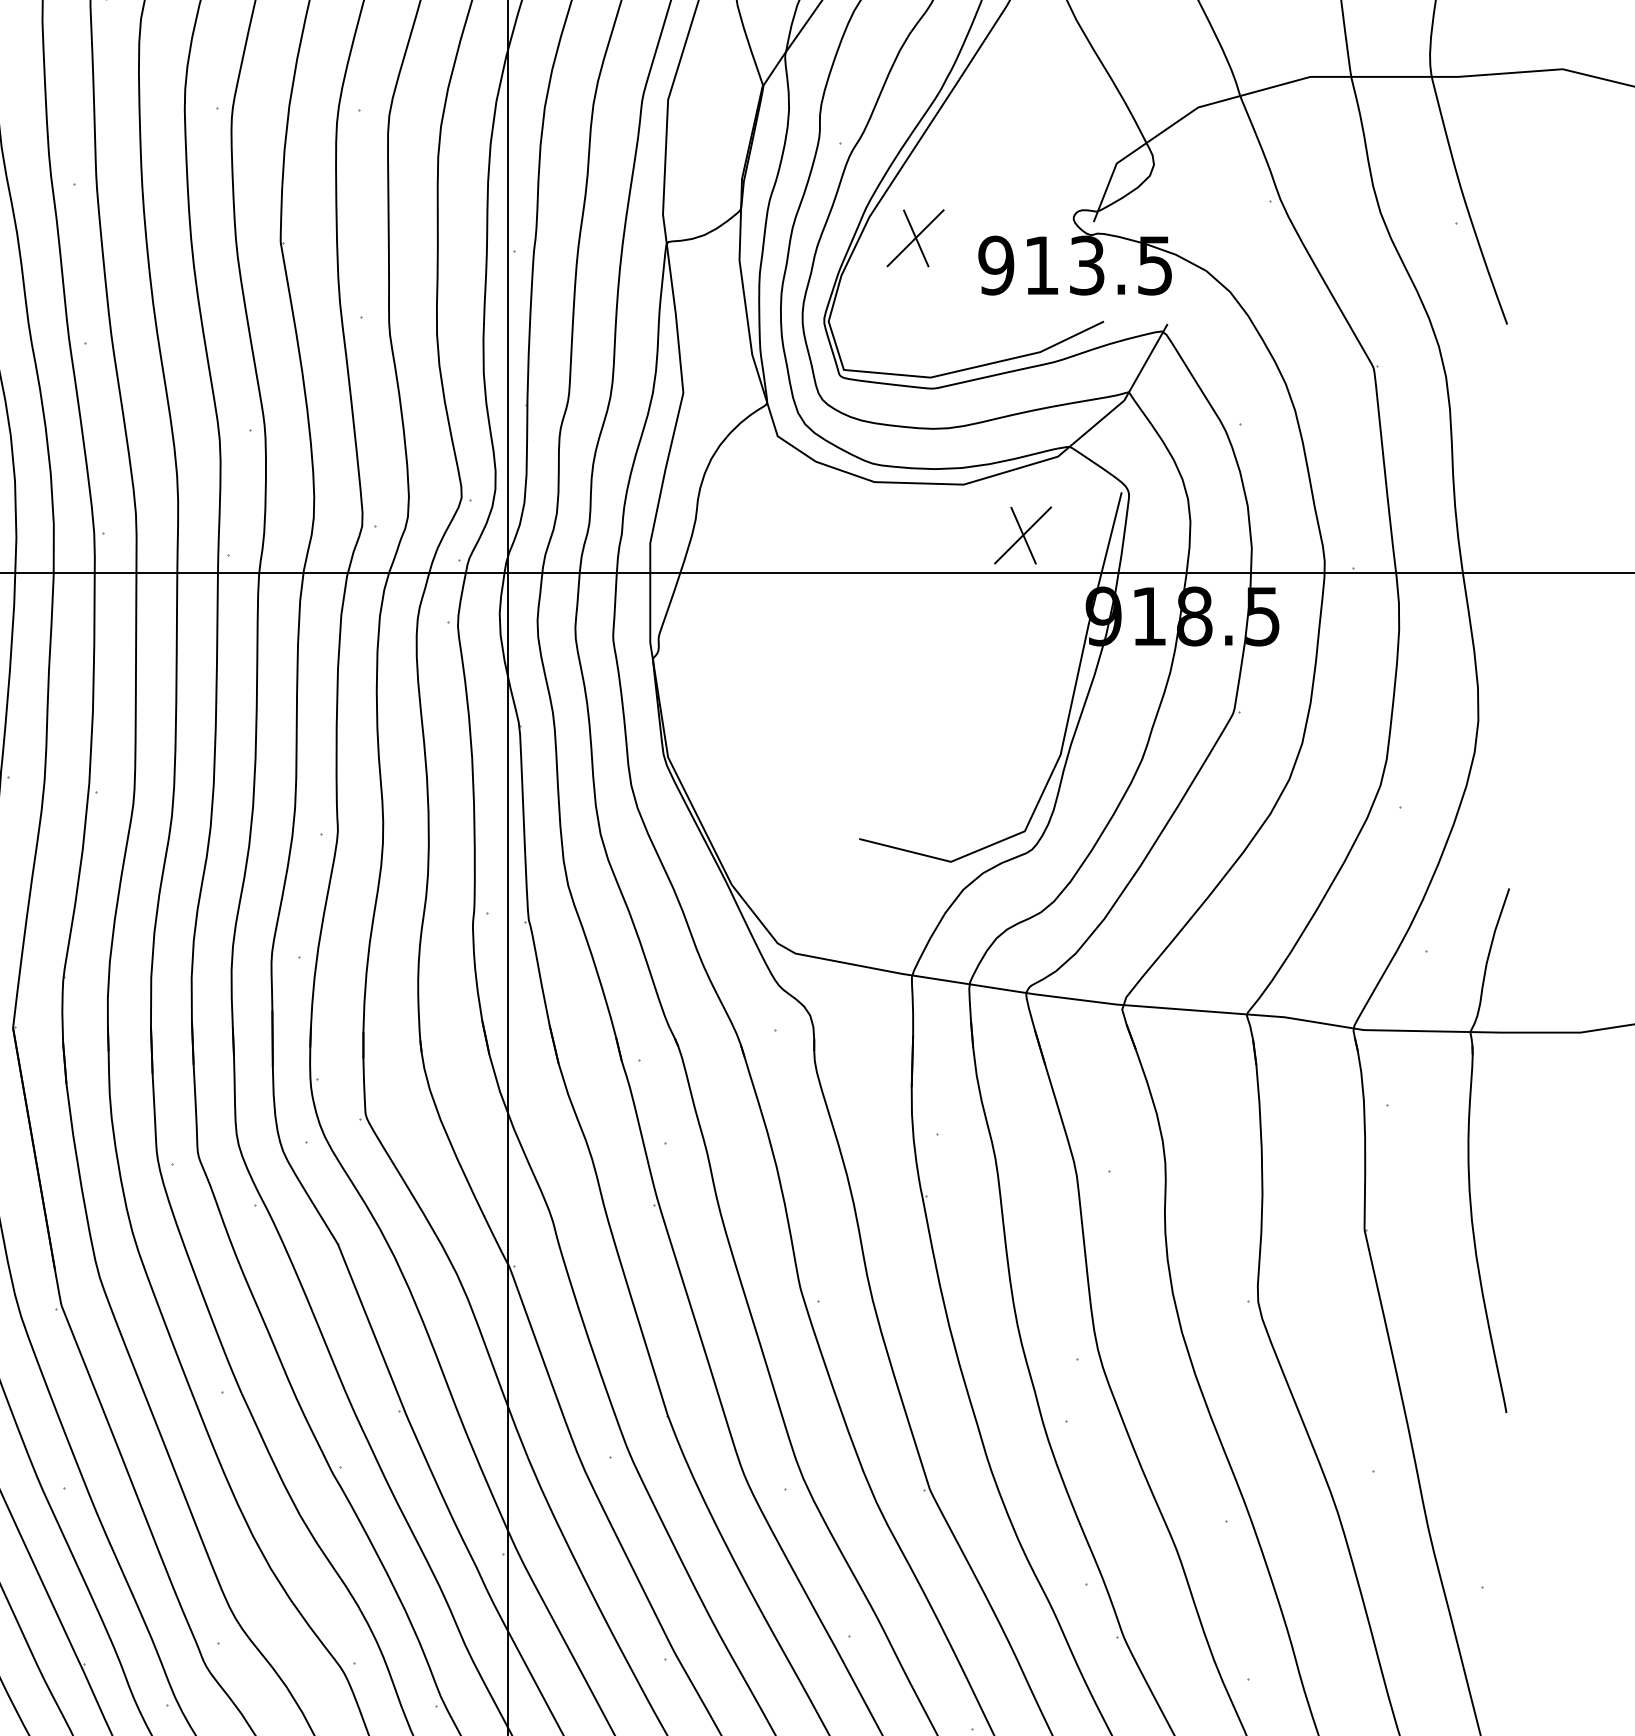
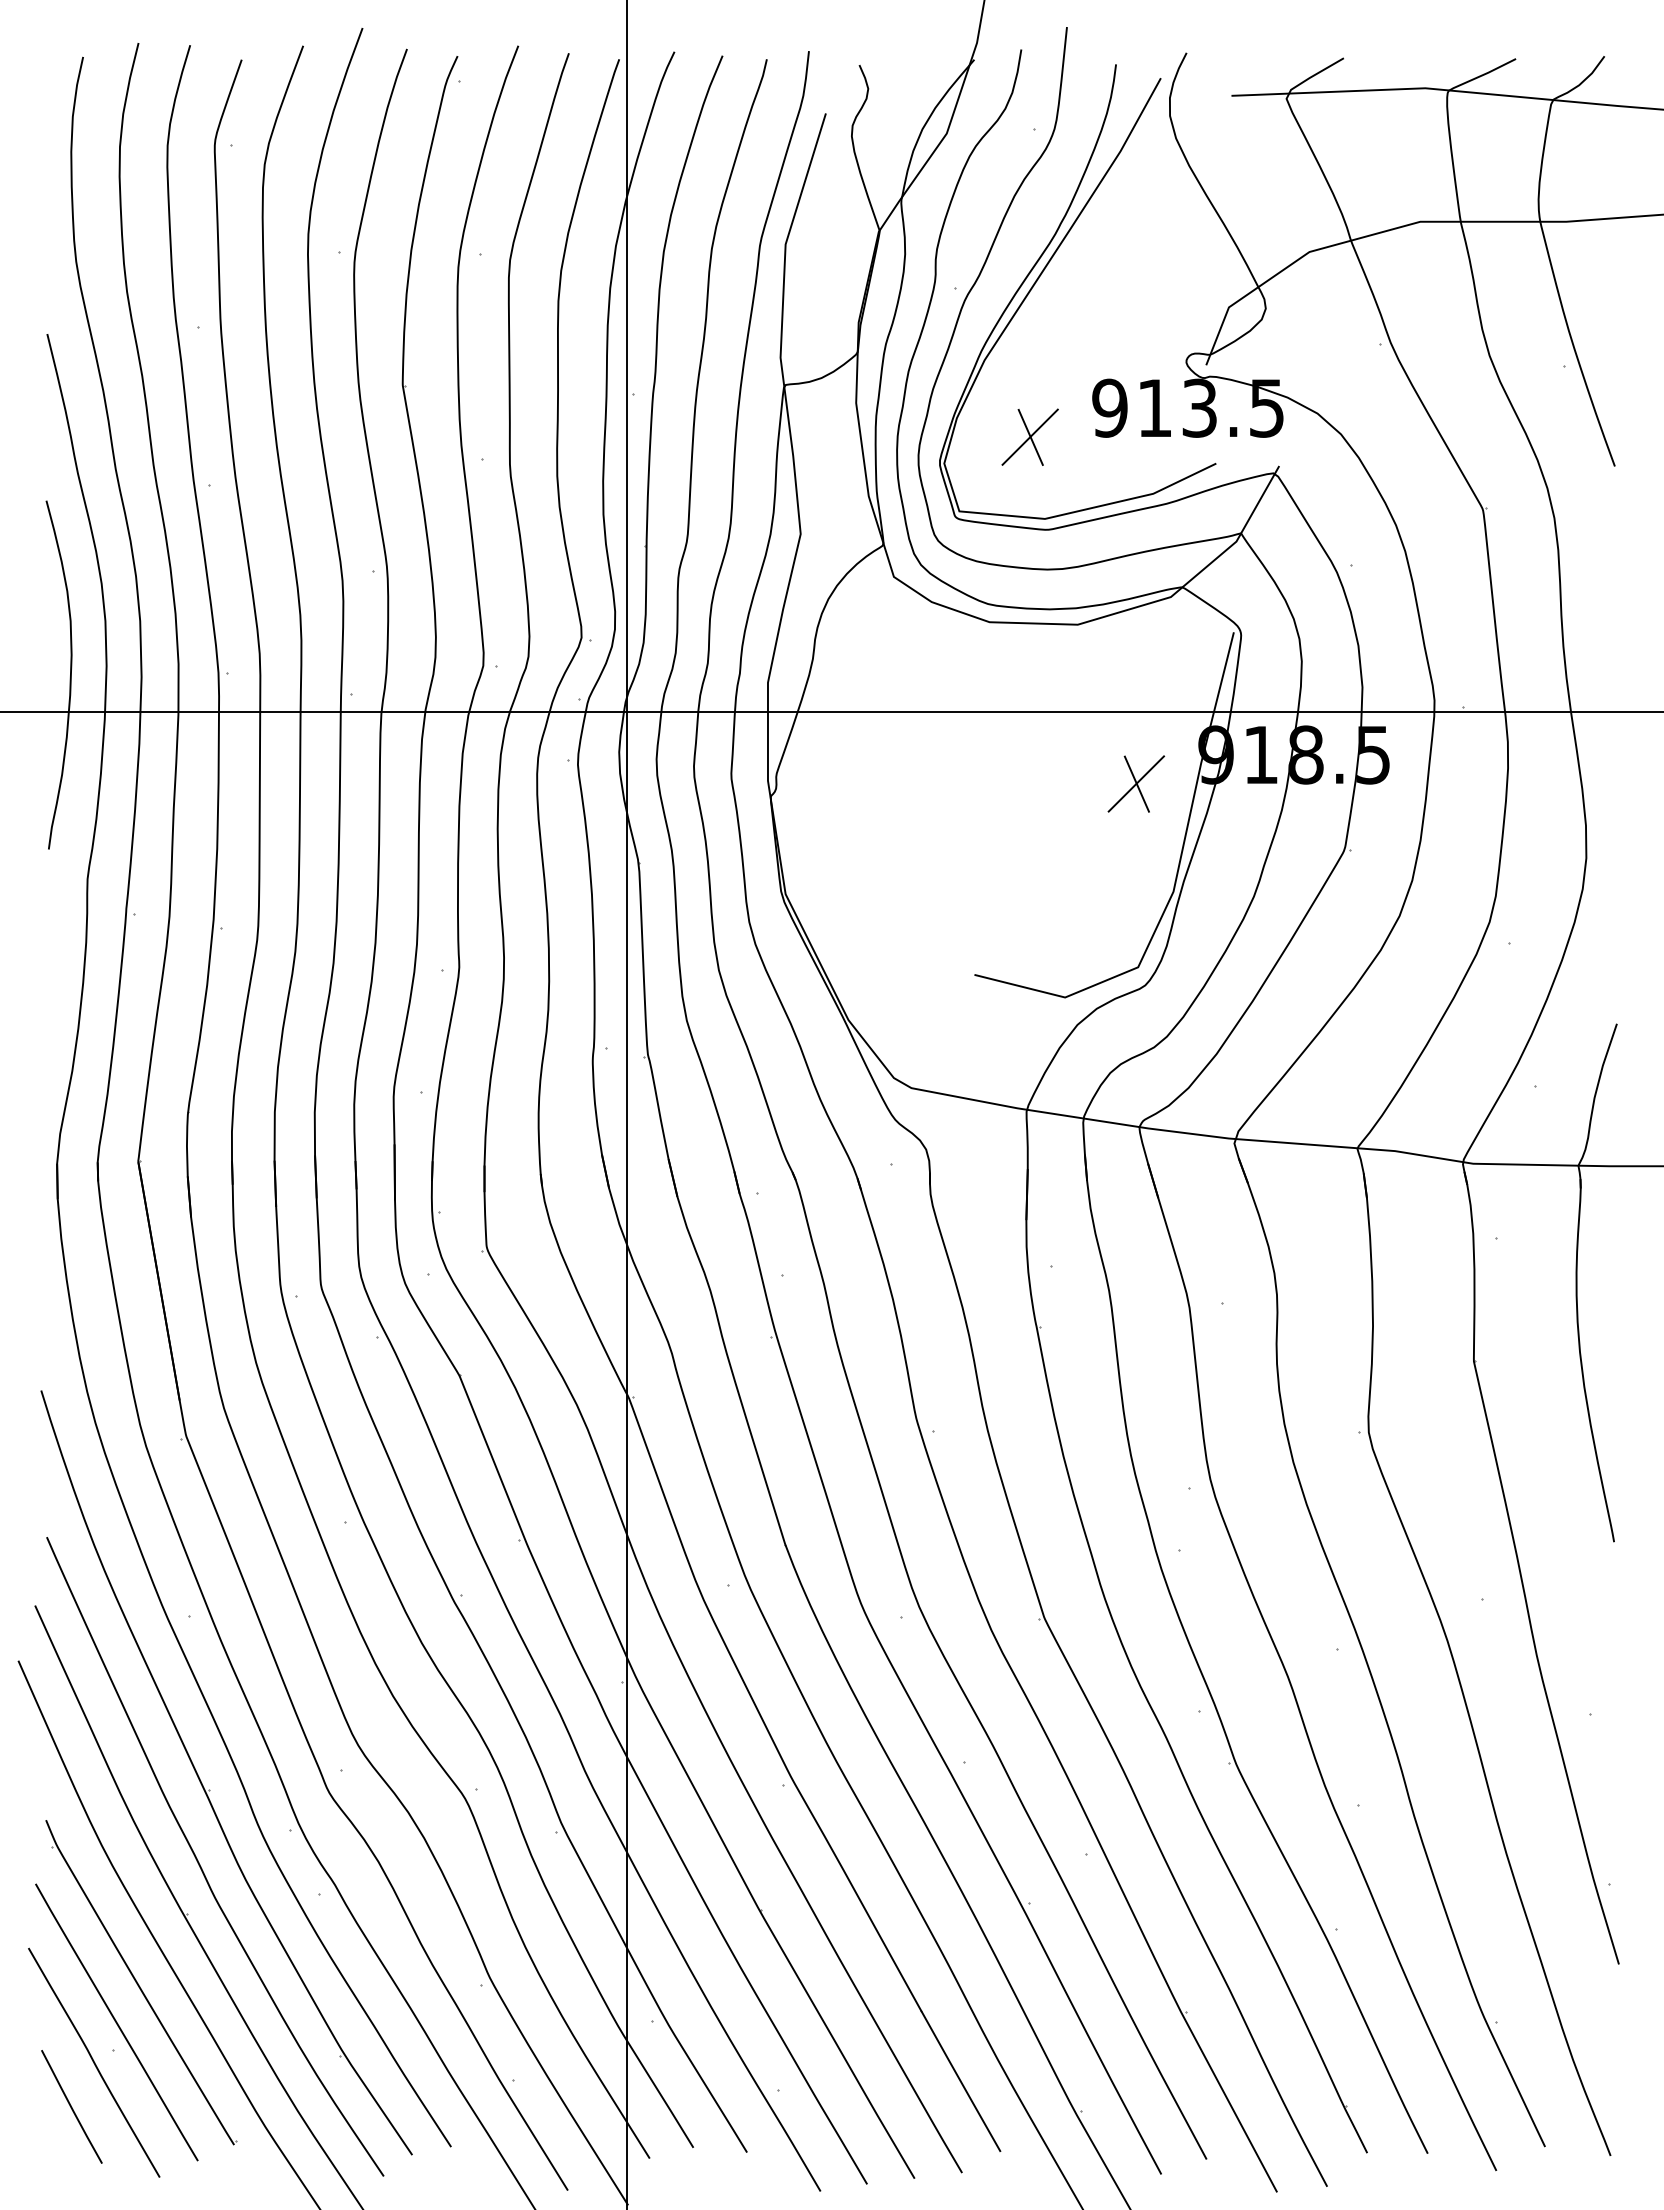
part: (914, 237) -> (1029, 436), moved
part: (1023, 535) -> (1136, 783), moved

